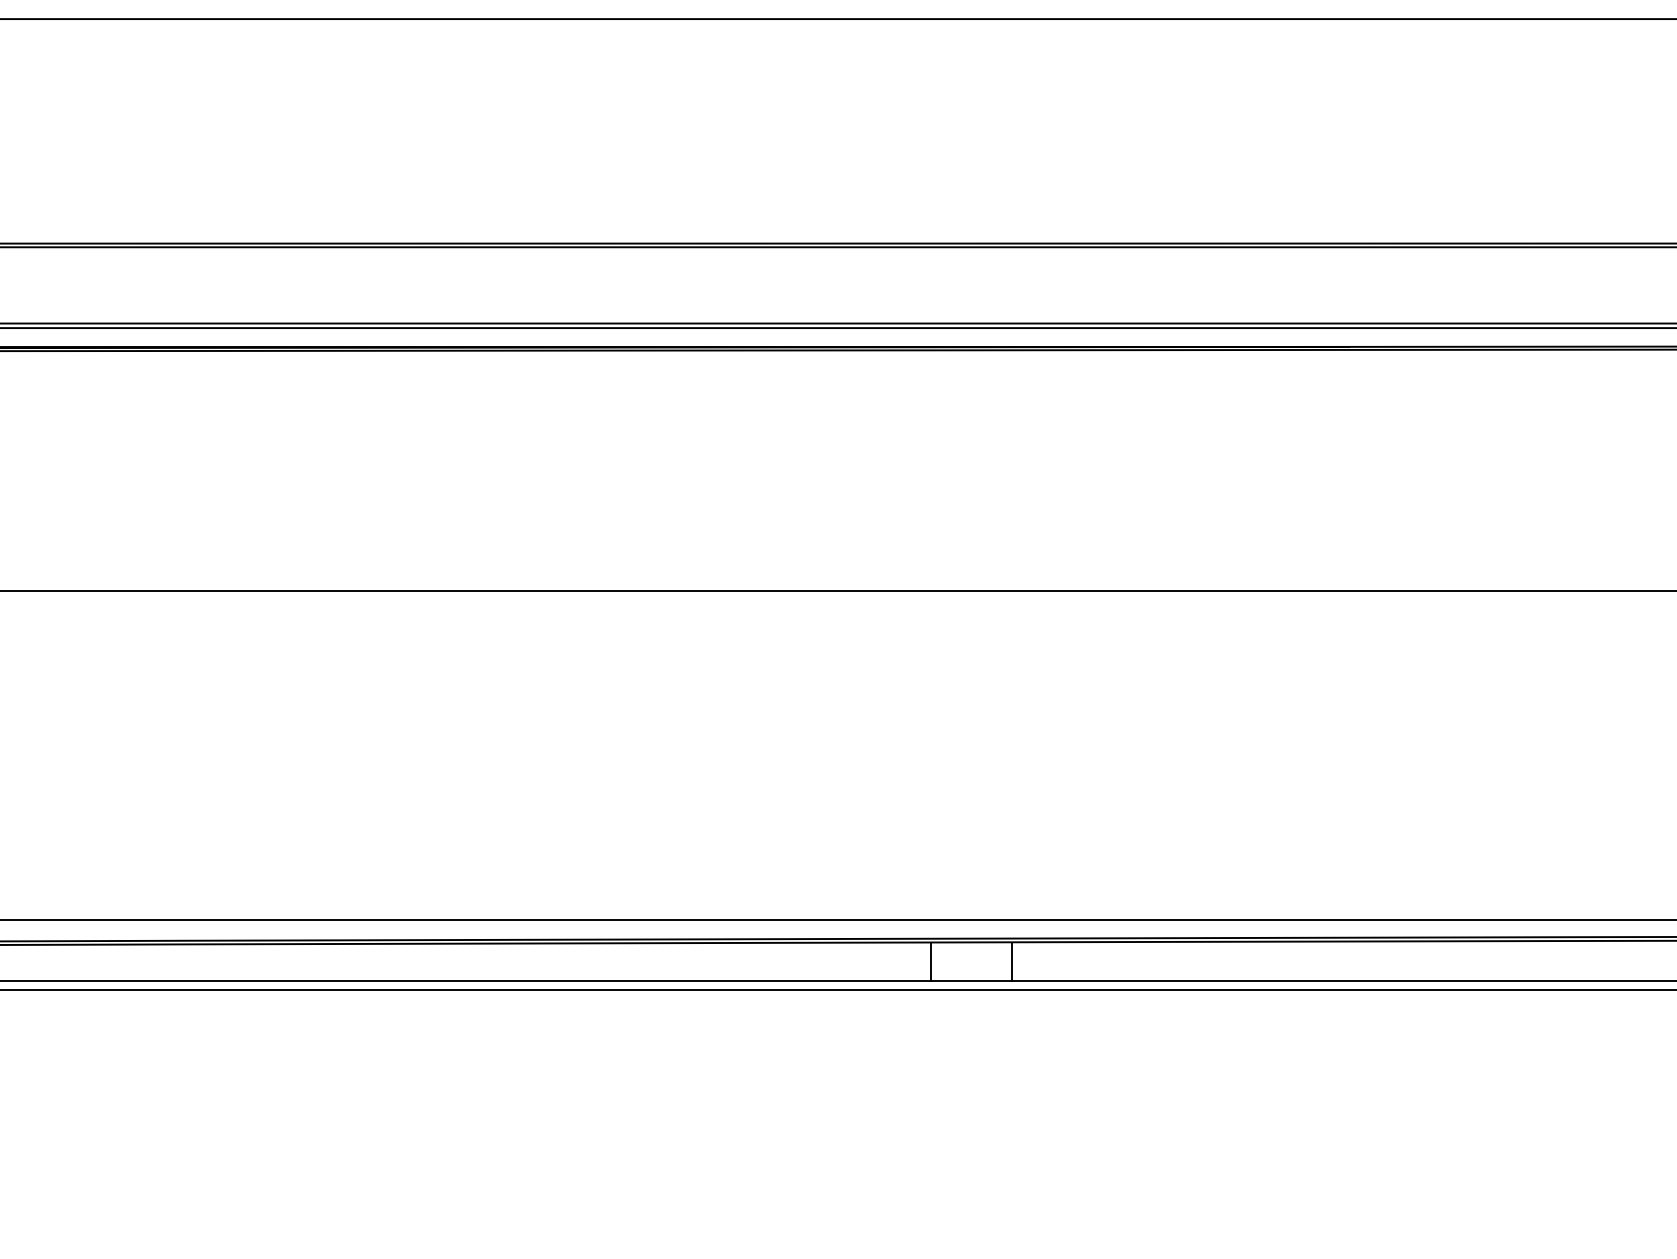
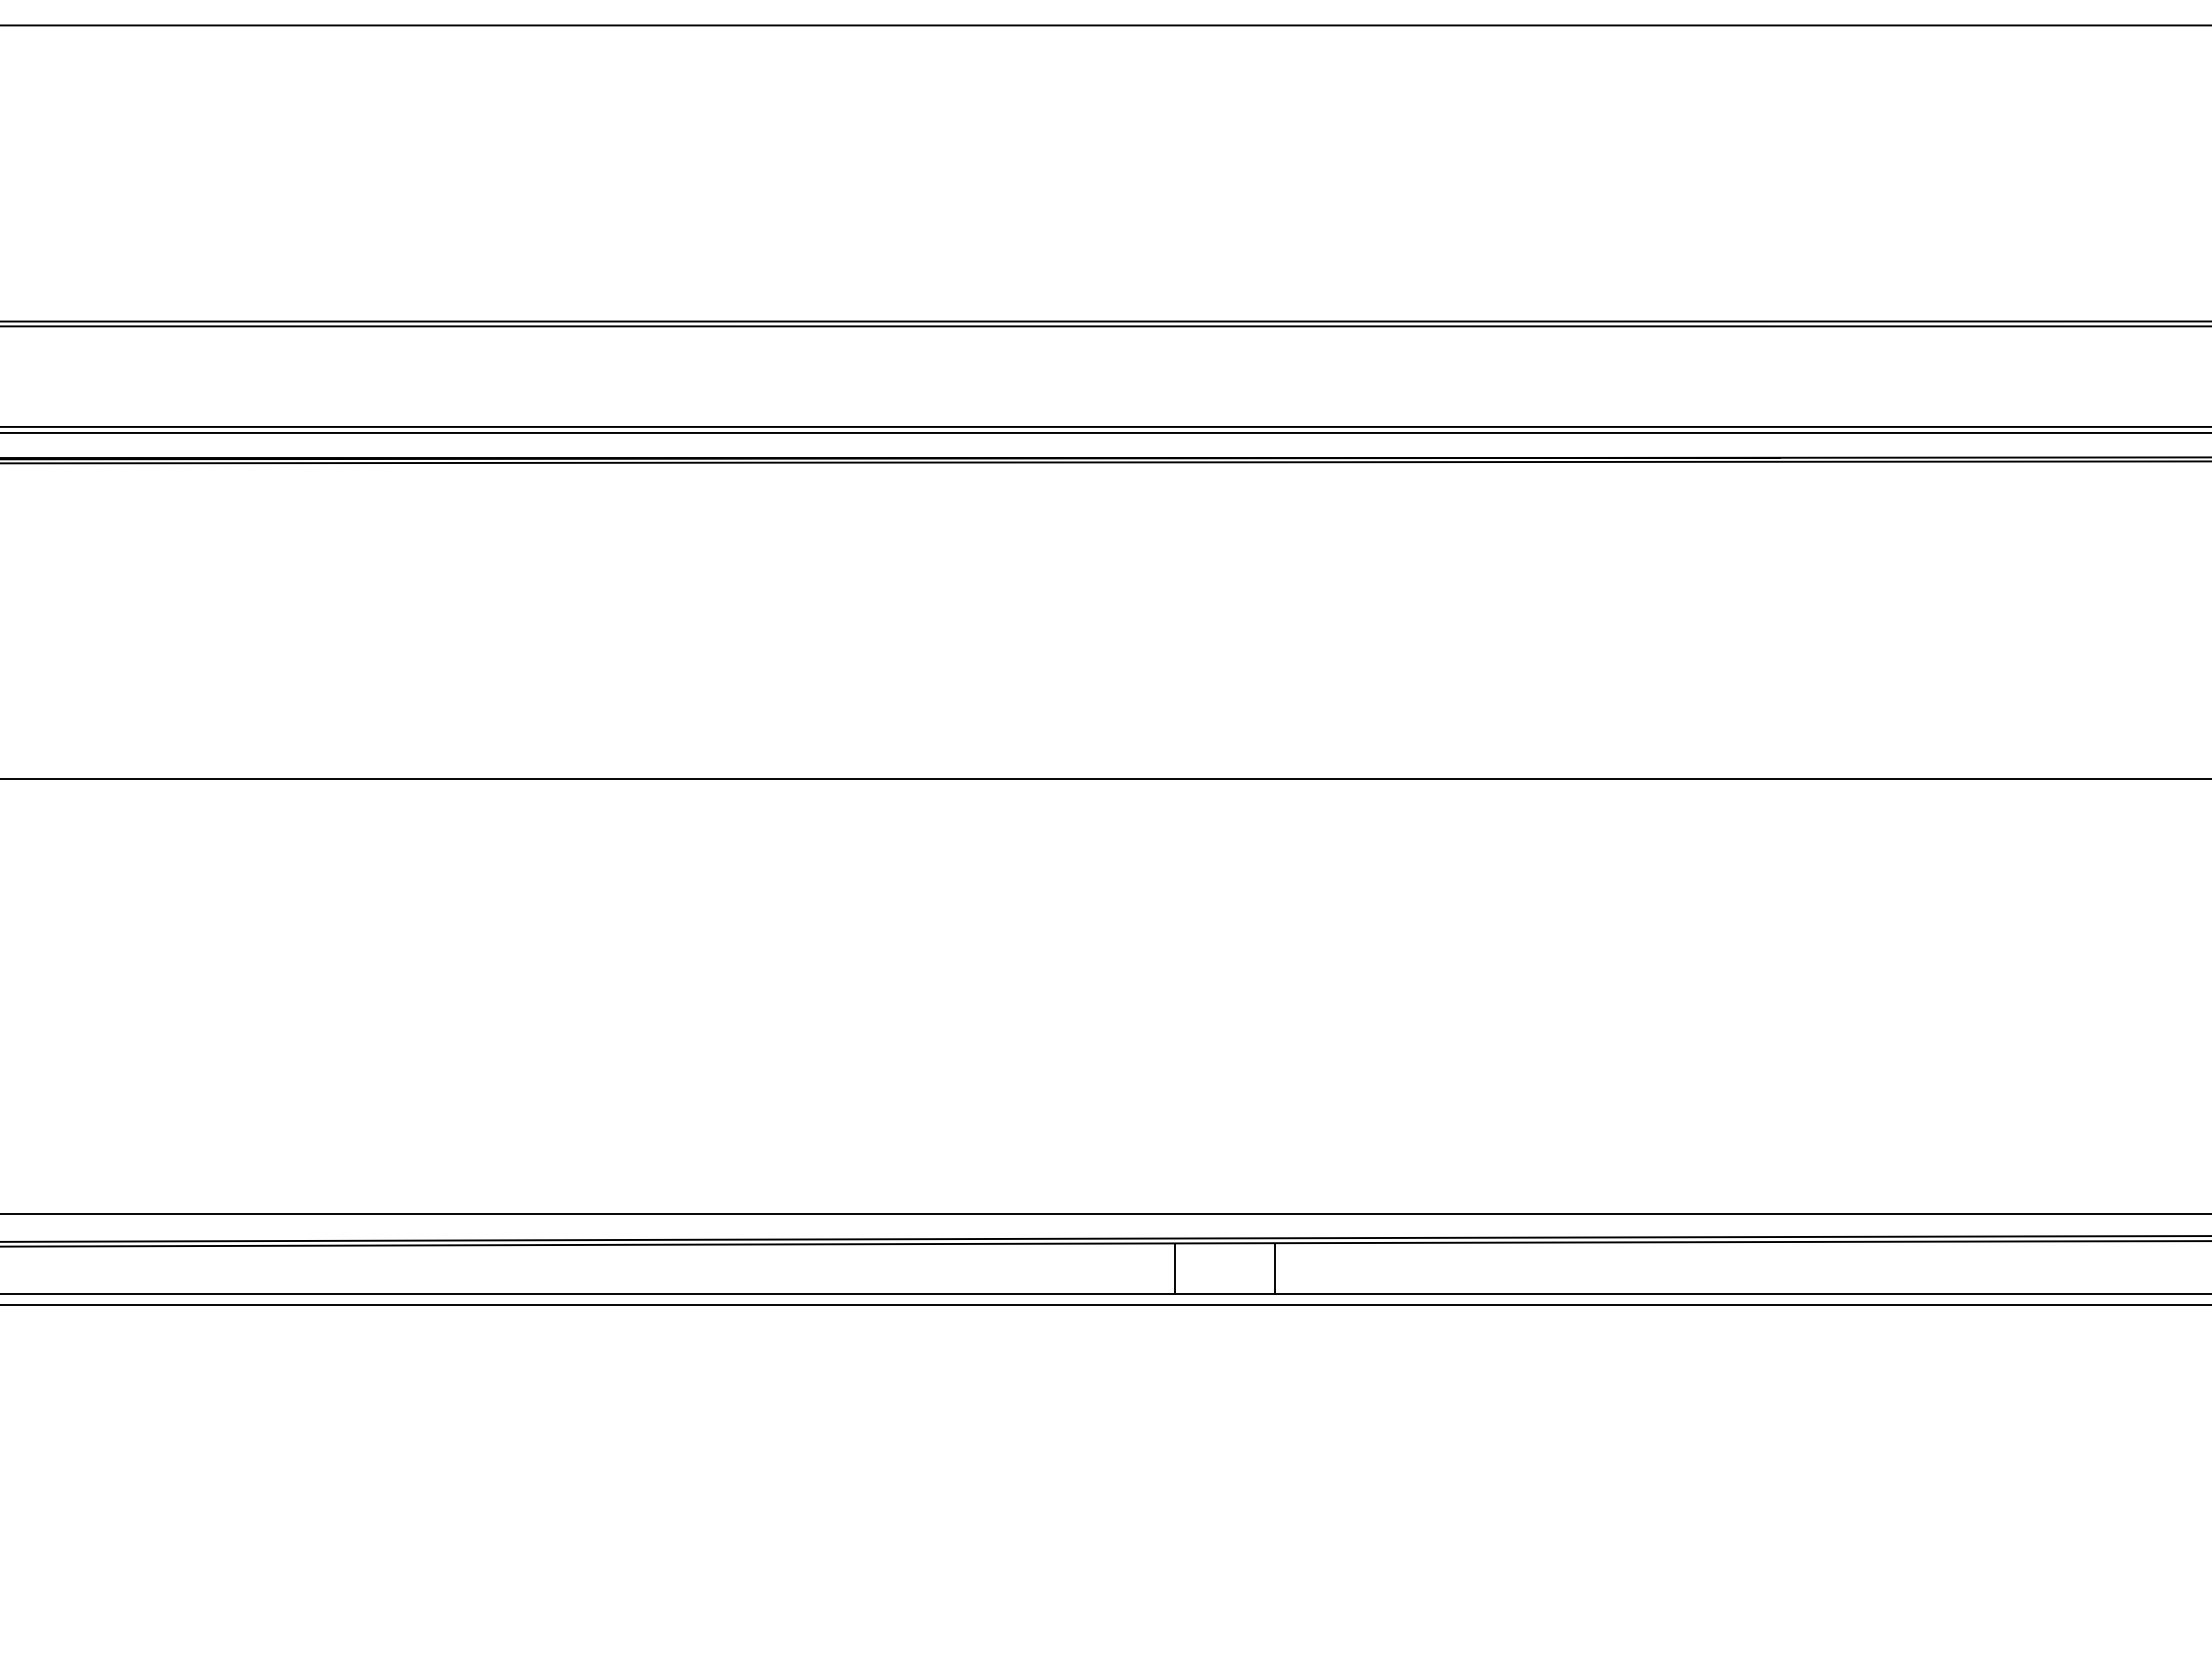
line: (930, 961) -> (1174, 1268), moved
line: (1011, 961) -> (1275, 1268), moved

